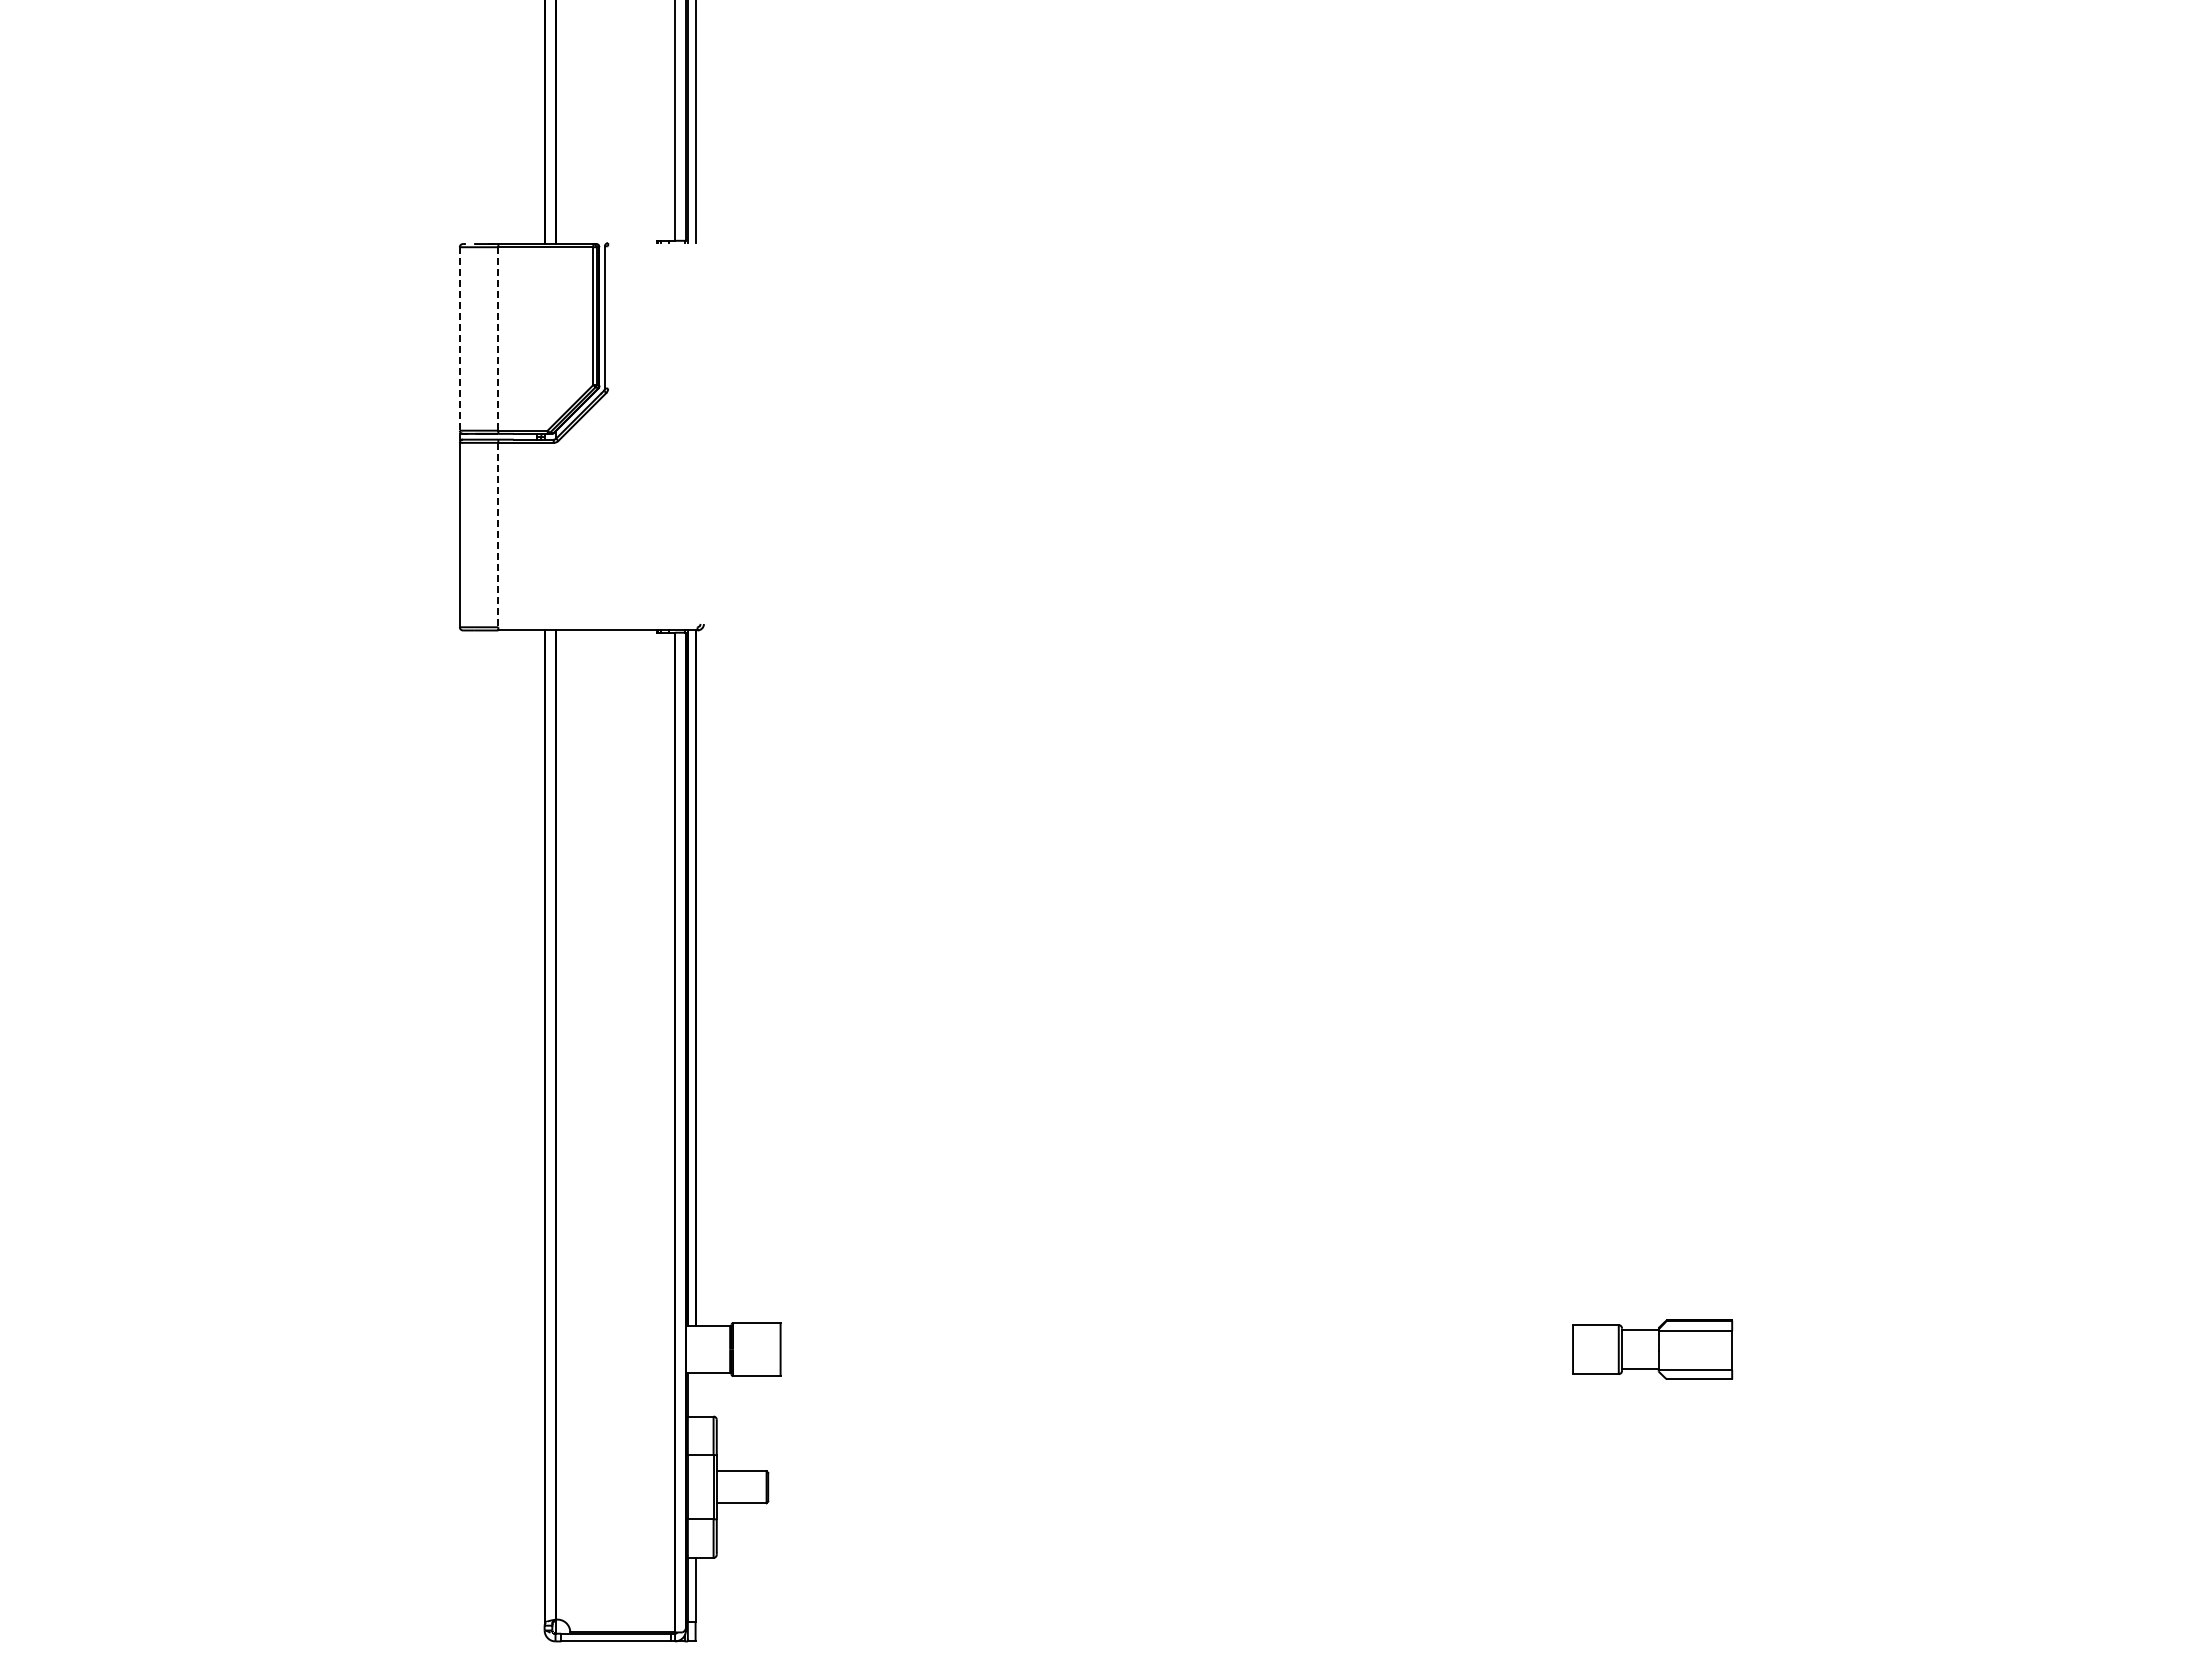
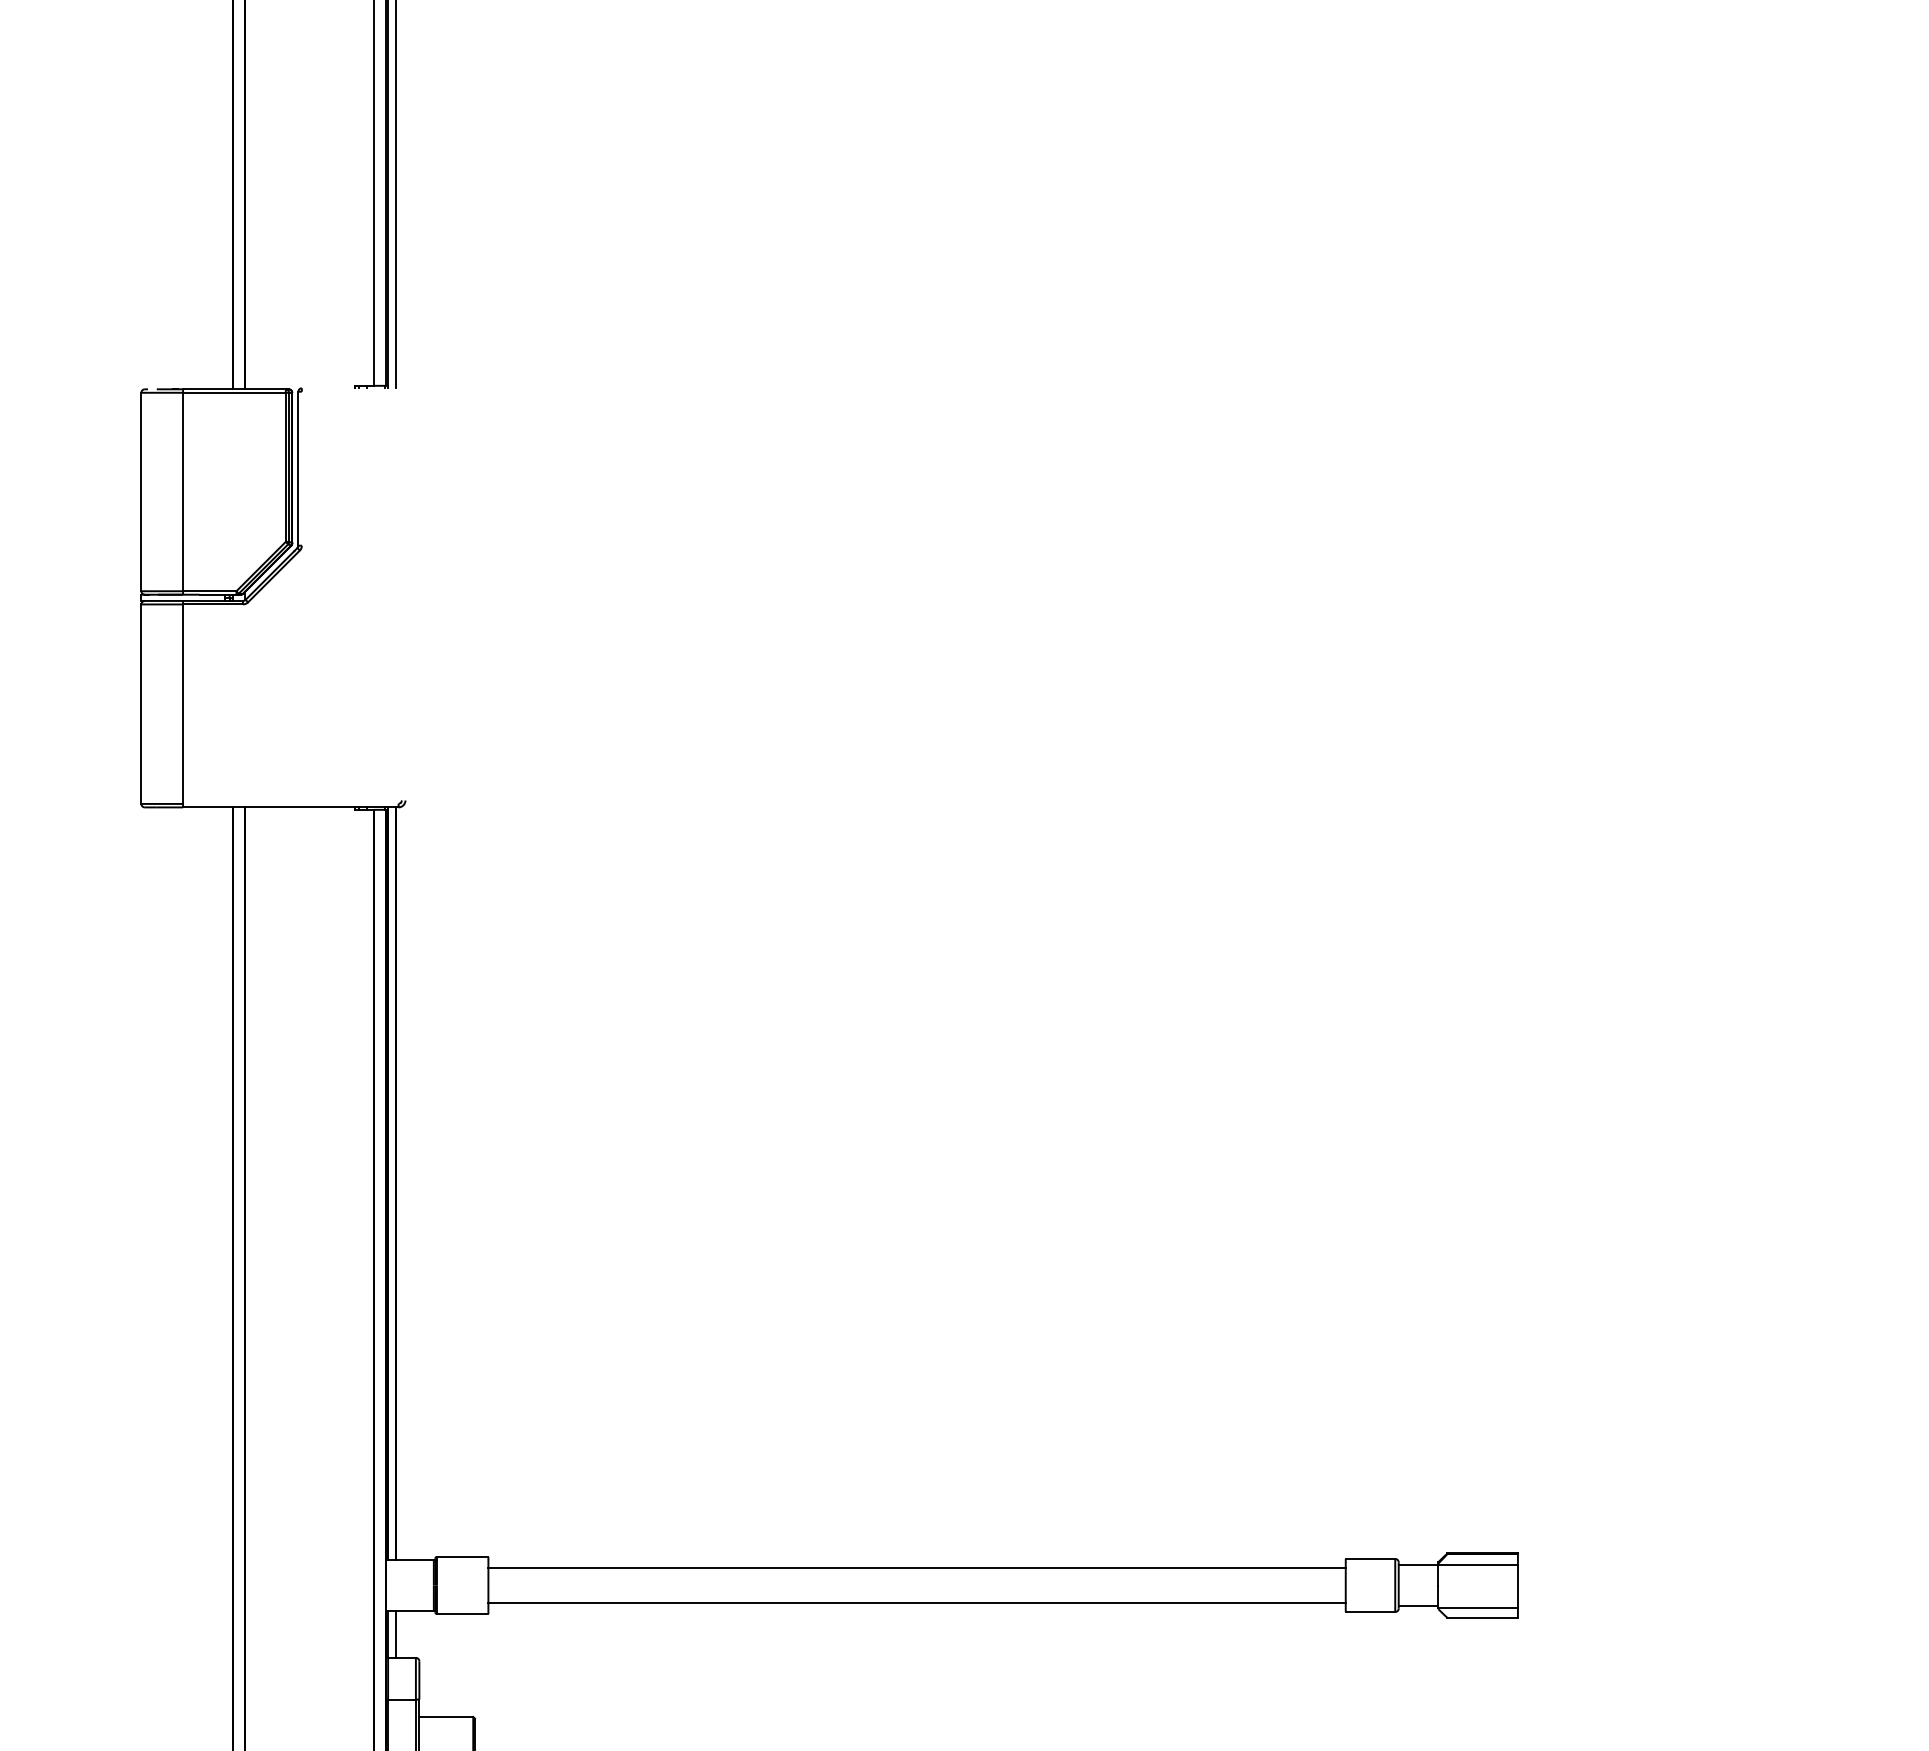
line: (459, 338) -> (141, 491), dashed -> solid
line: (498, 338) -> (183, 491), dashed -> solid
line: (498, 535) -> (183, 704), dashed -> solid
line: (1176, 1333) -> (916, 1568), added
line: (1176, 1365) -> (916, 1602), added
line: (695, 1394) -> (396, 1634), added

